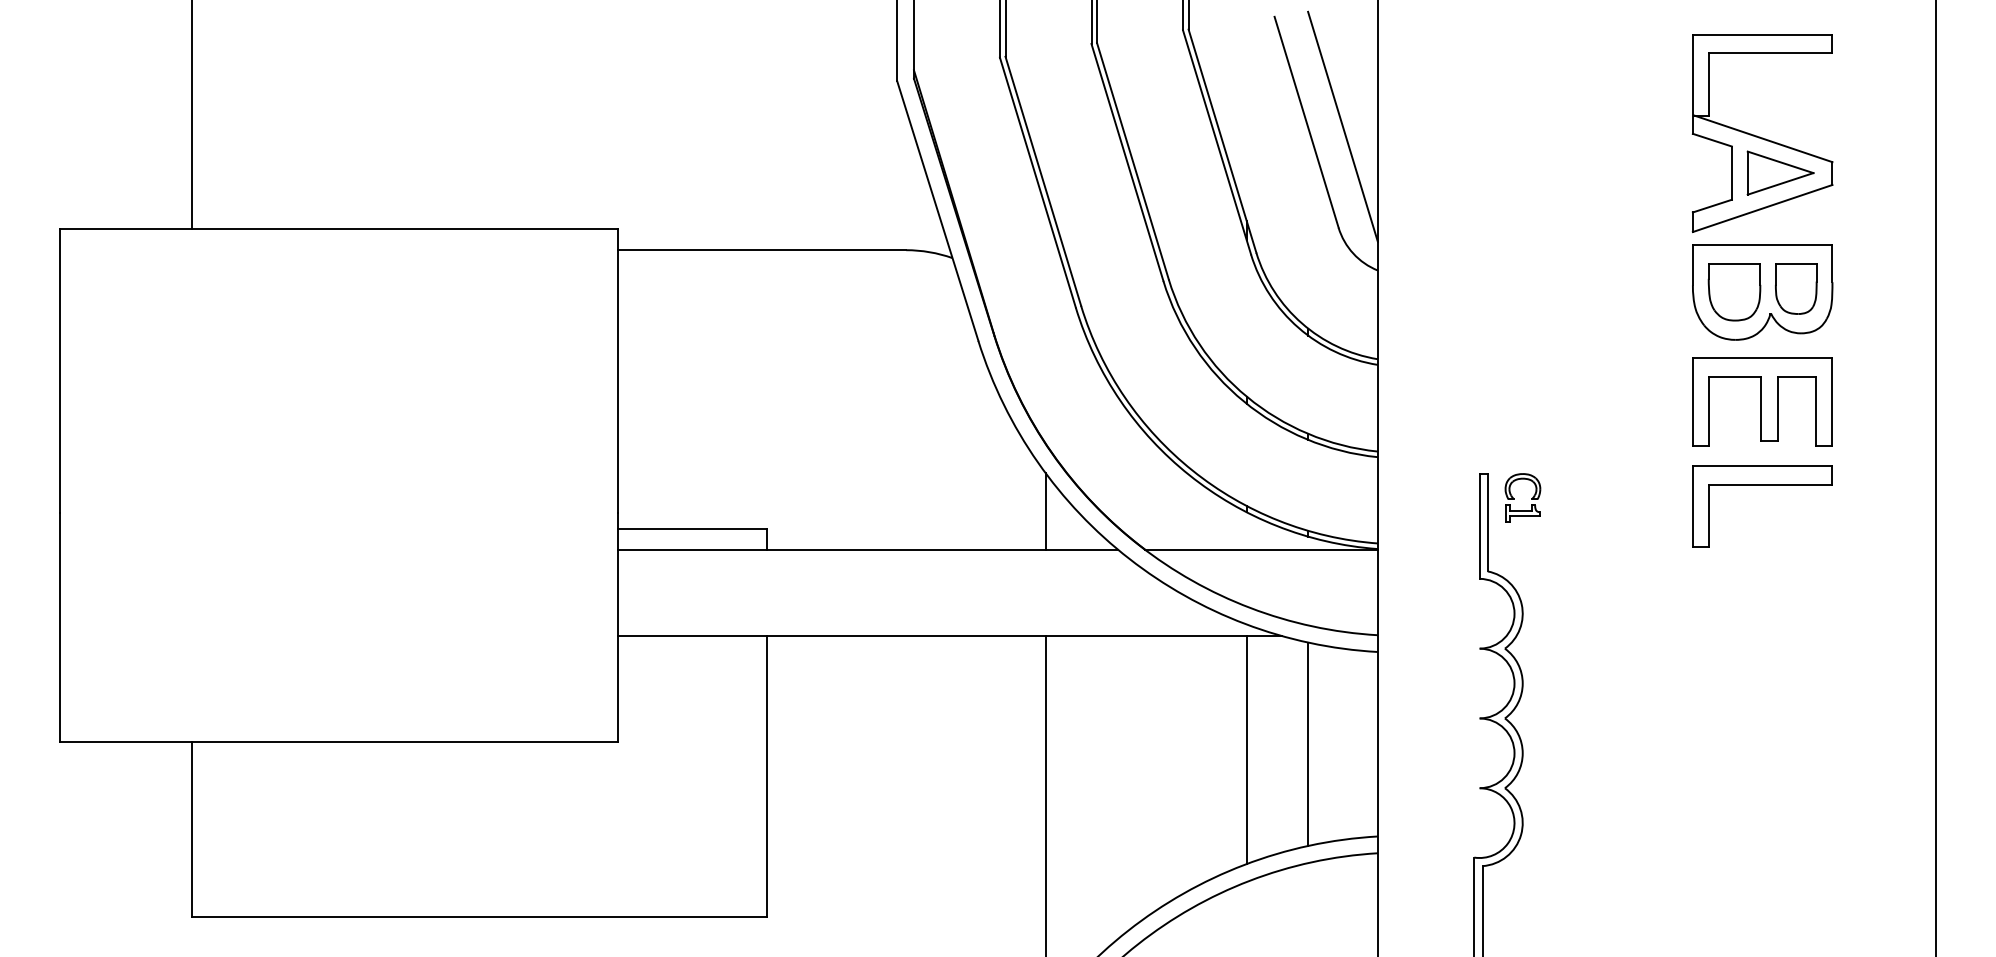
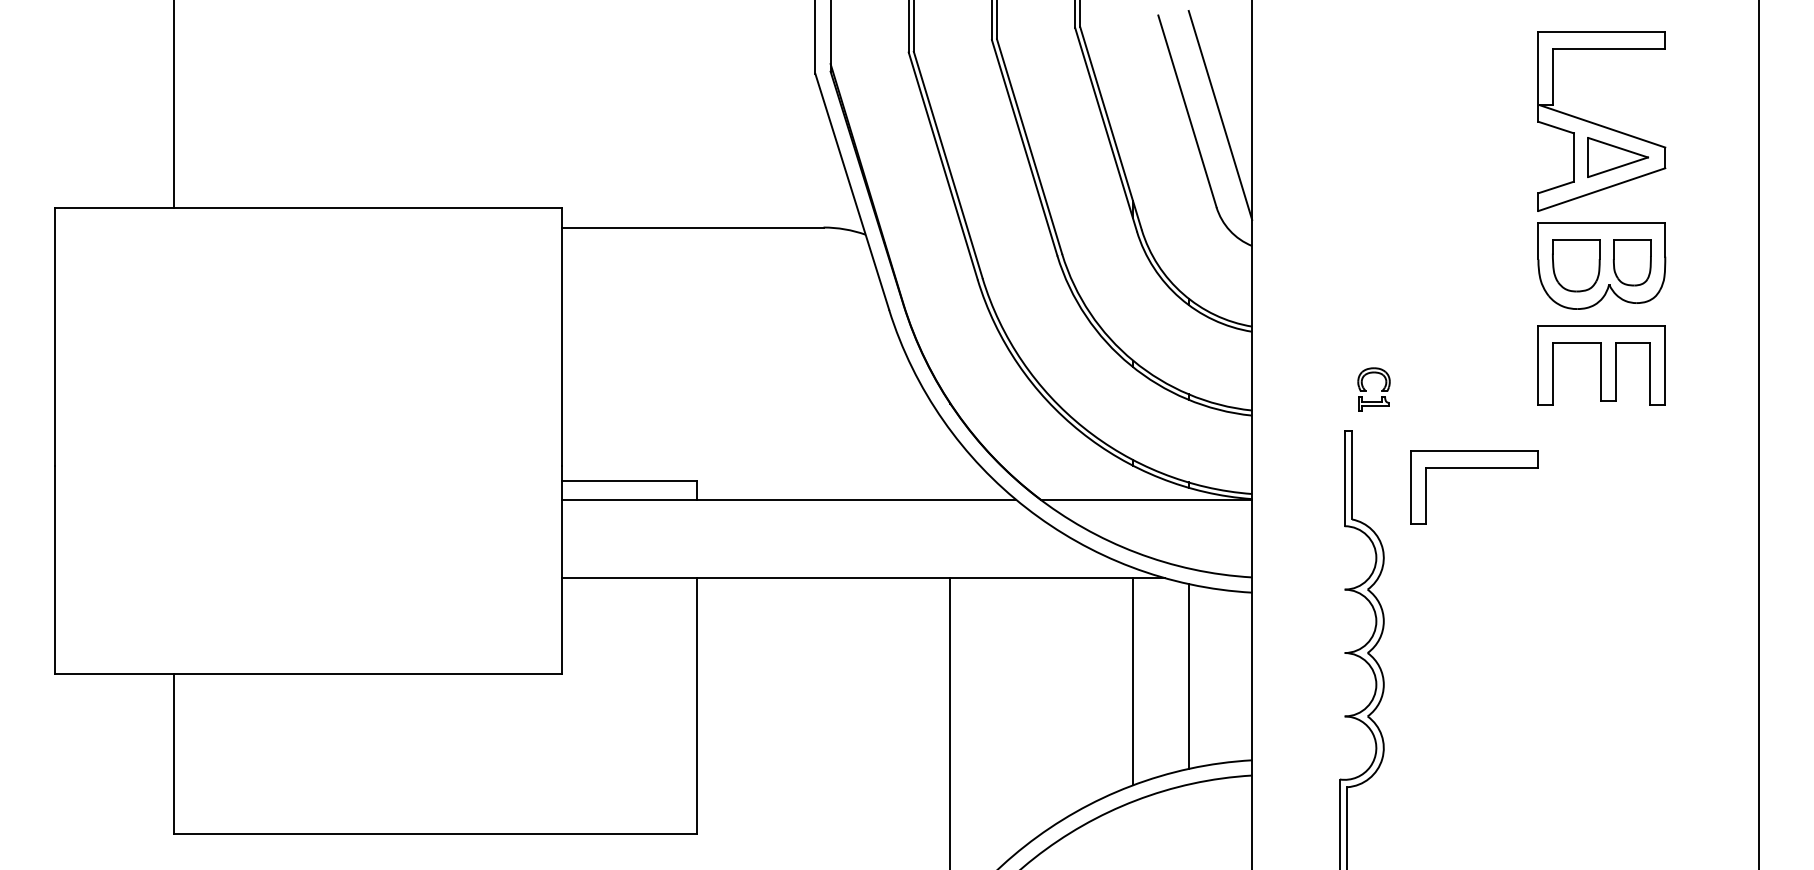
part: (1762, 485) -> (1474, 468), moved
part: (1514, 498) -> (1366, 390), moved
line: (1045, 511) -> (950, 464), removed

